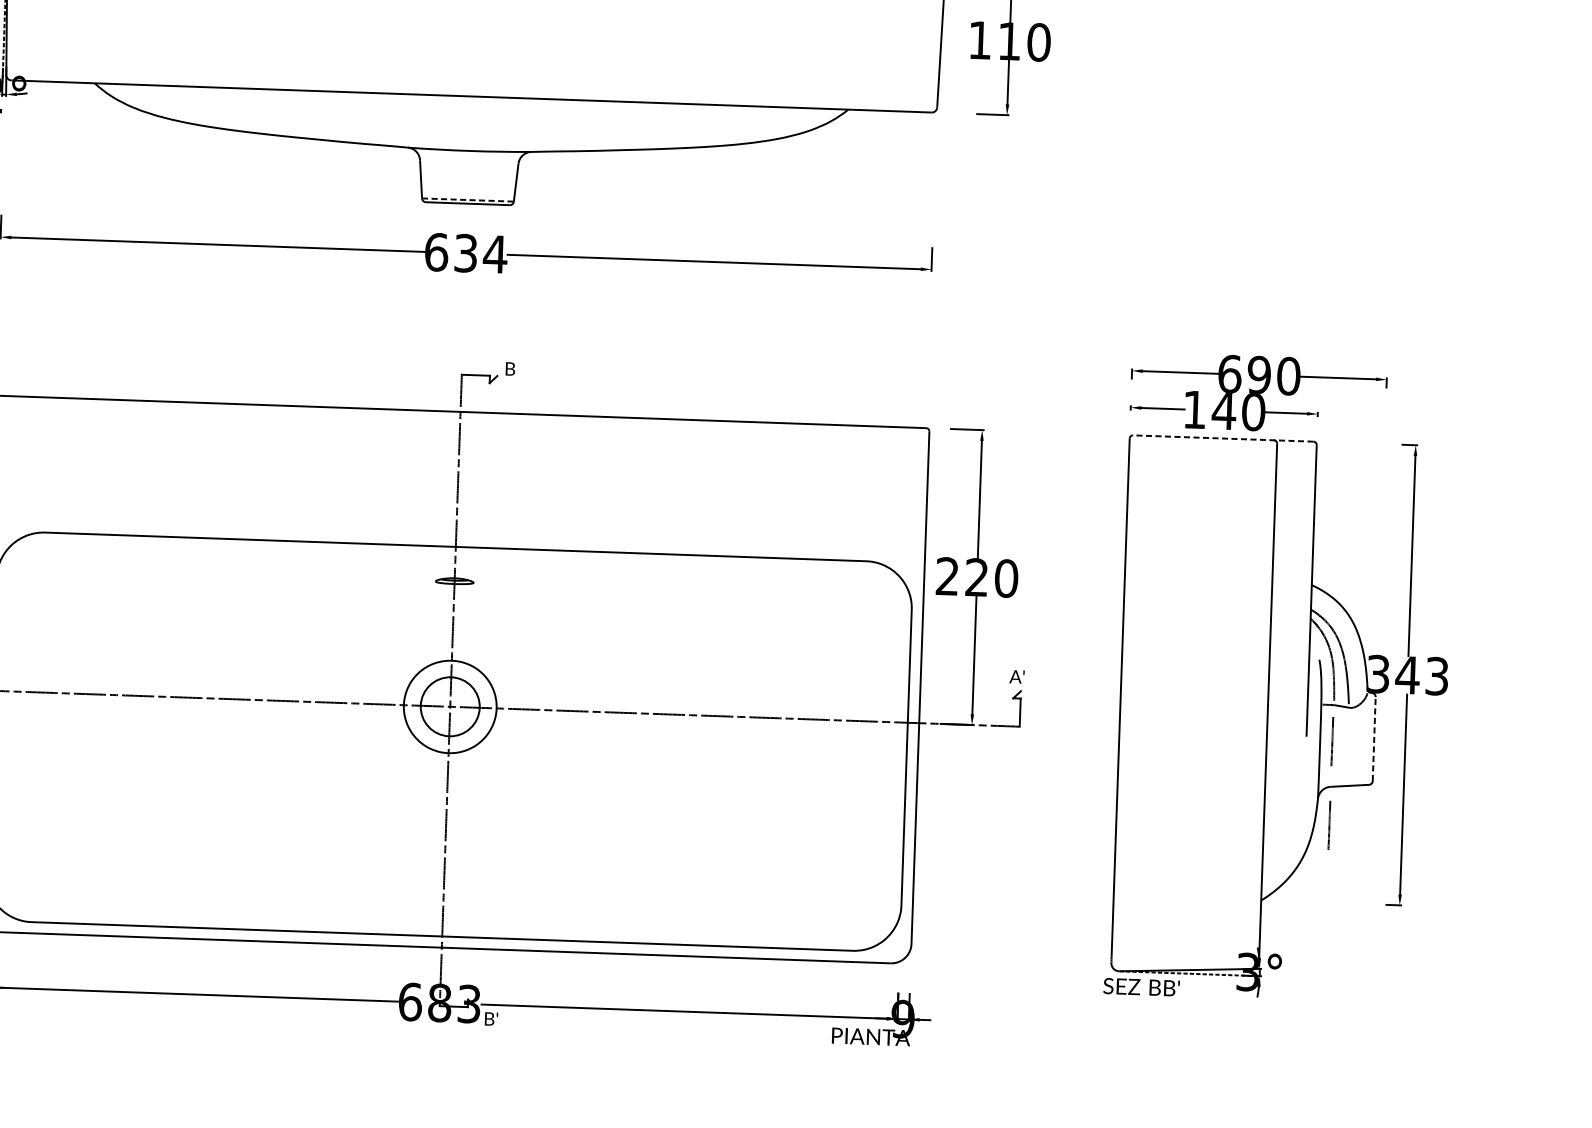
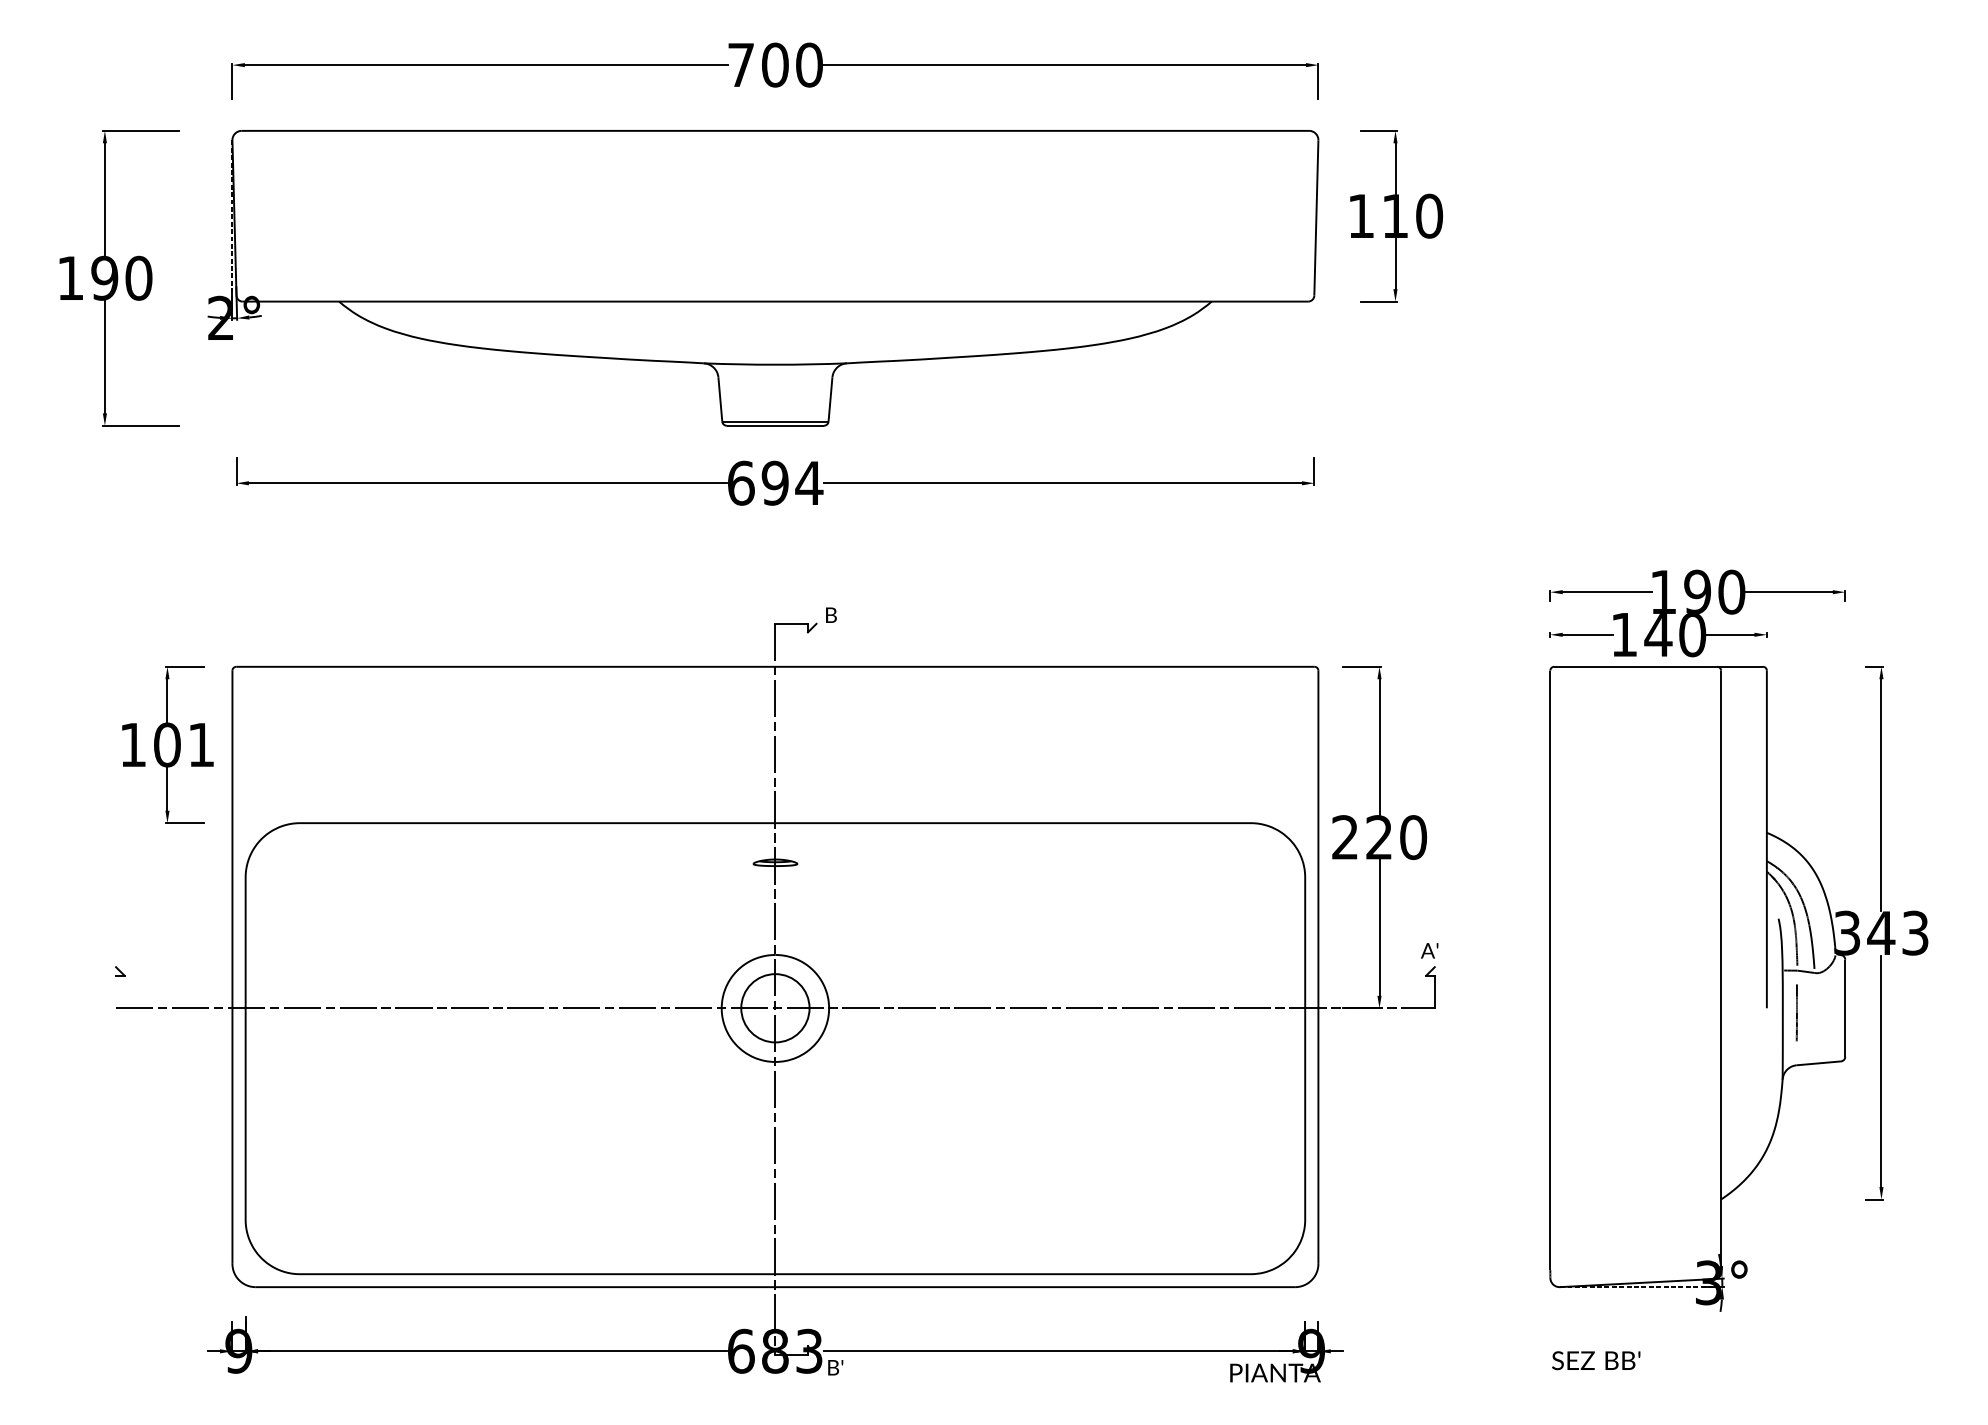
line: (468, 200) -> (775, 421), dashed -> solid
text: (465, 252) -> (774, 482), 634 -> 694
text: (1229, 373) -> (1663, 591), 690 -> 190
line: (1223, 438) -> (1658, 666), dashed -> solid
line: (1374, 739) -> (1845, 1008), dashed -> solid
line: (1329, 825) -> (1796, 1109), removed
text: (1141, 987) -> (1596, 1360), moved

